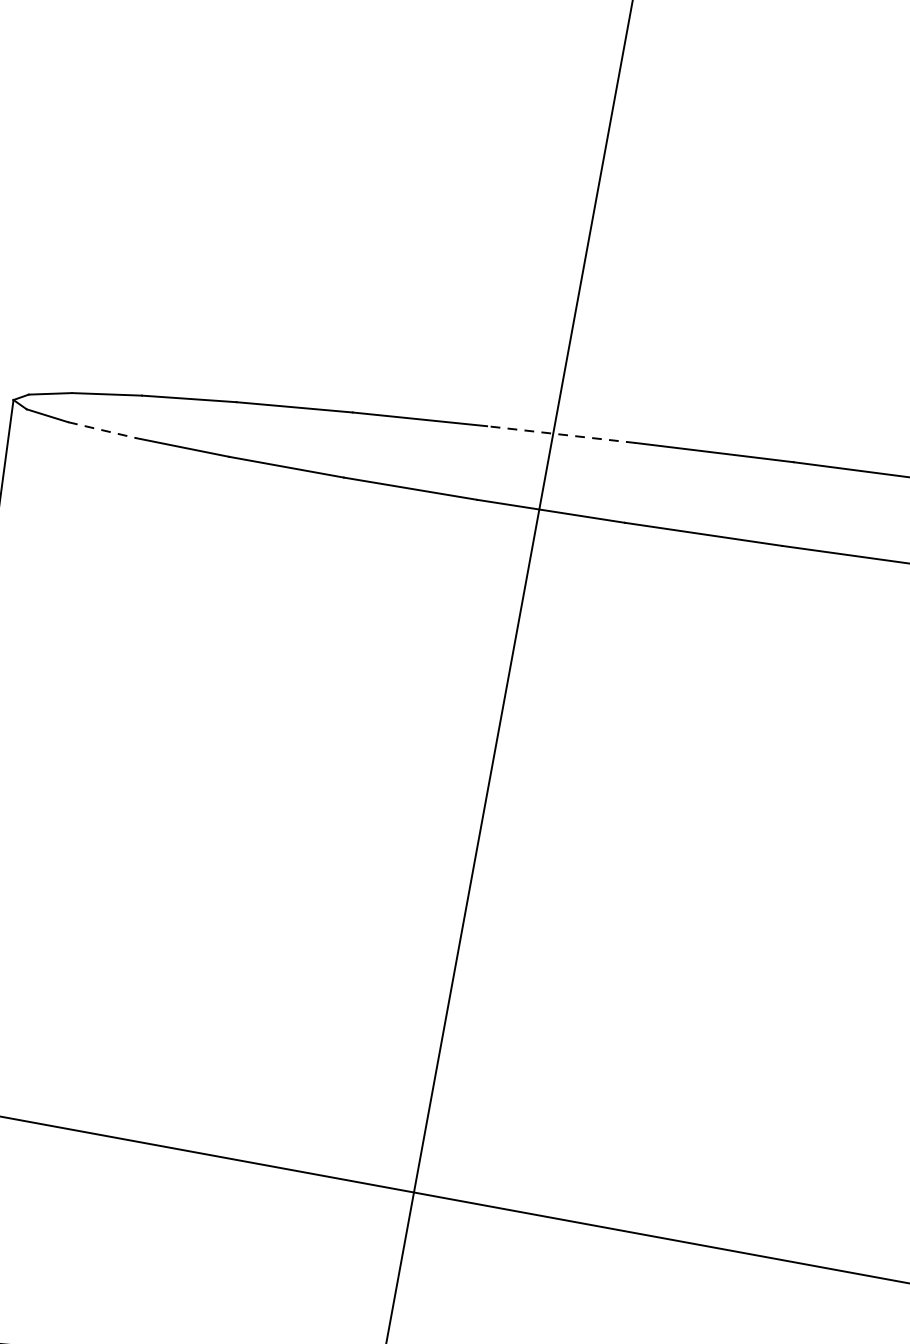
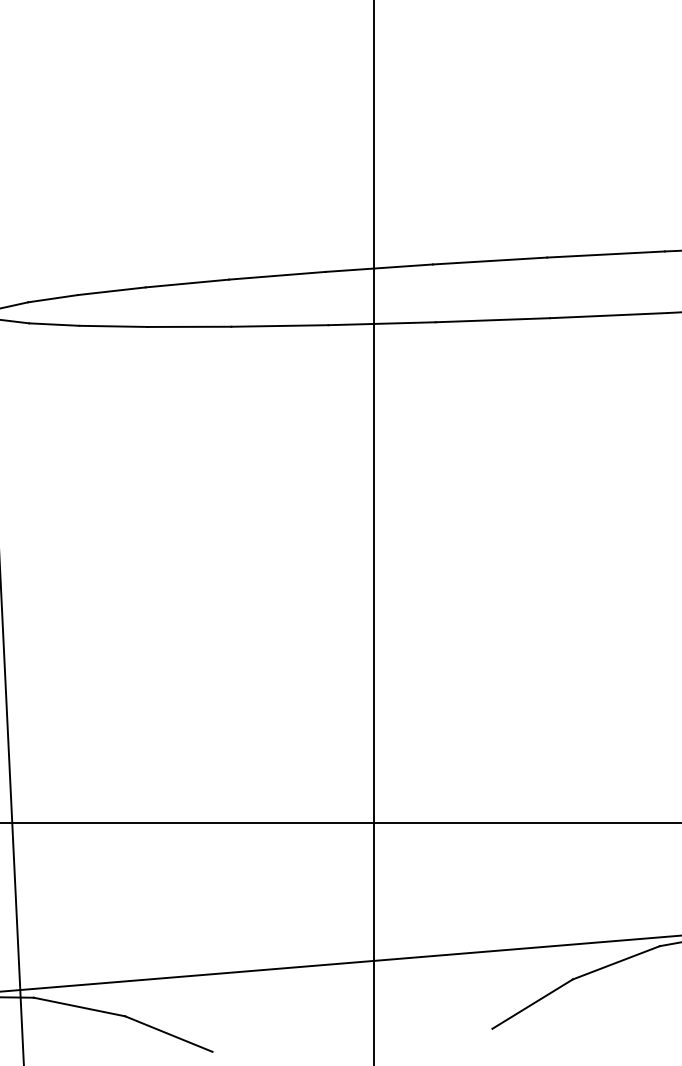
line: (102, 430) -> (54, 324), dashed -> solid
line: (561, 435) -> (379, 268), dashed -> solid

